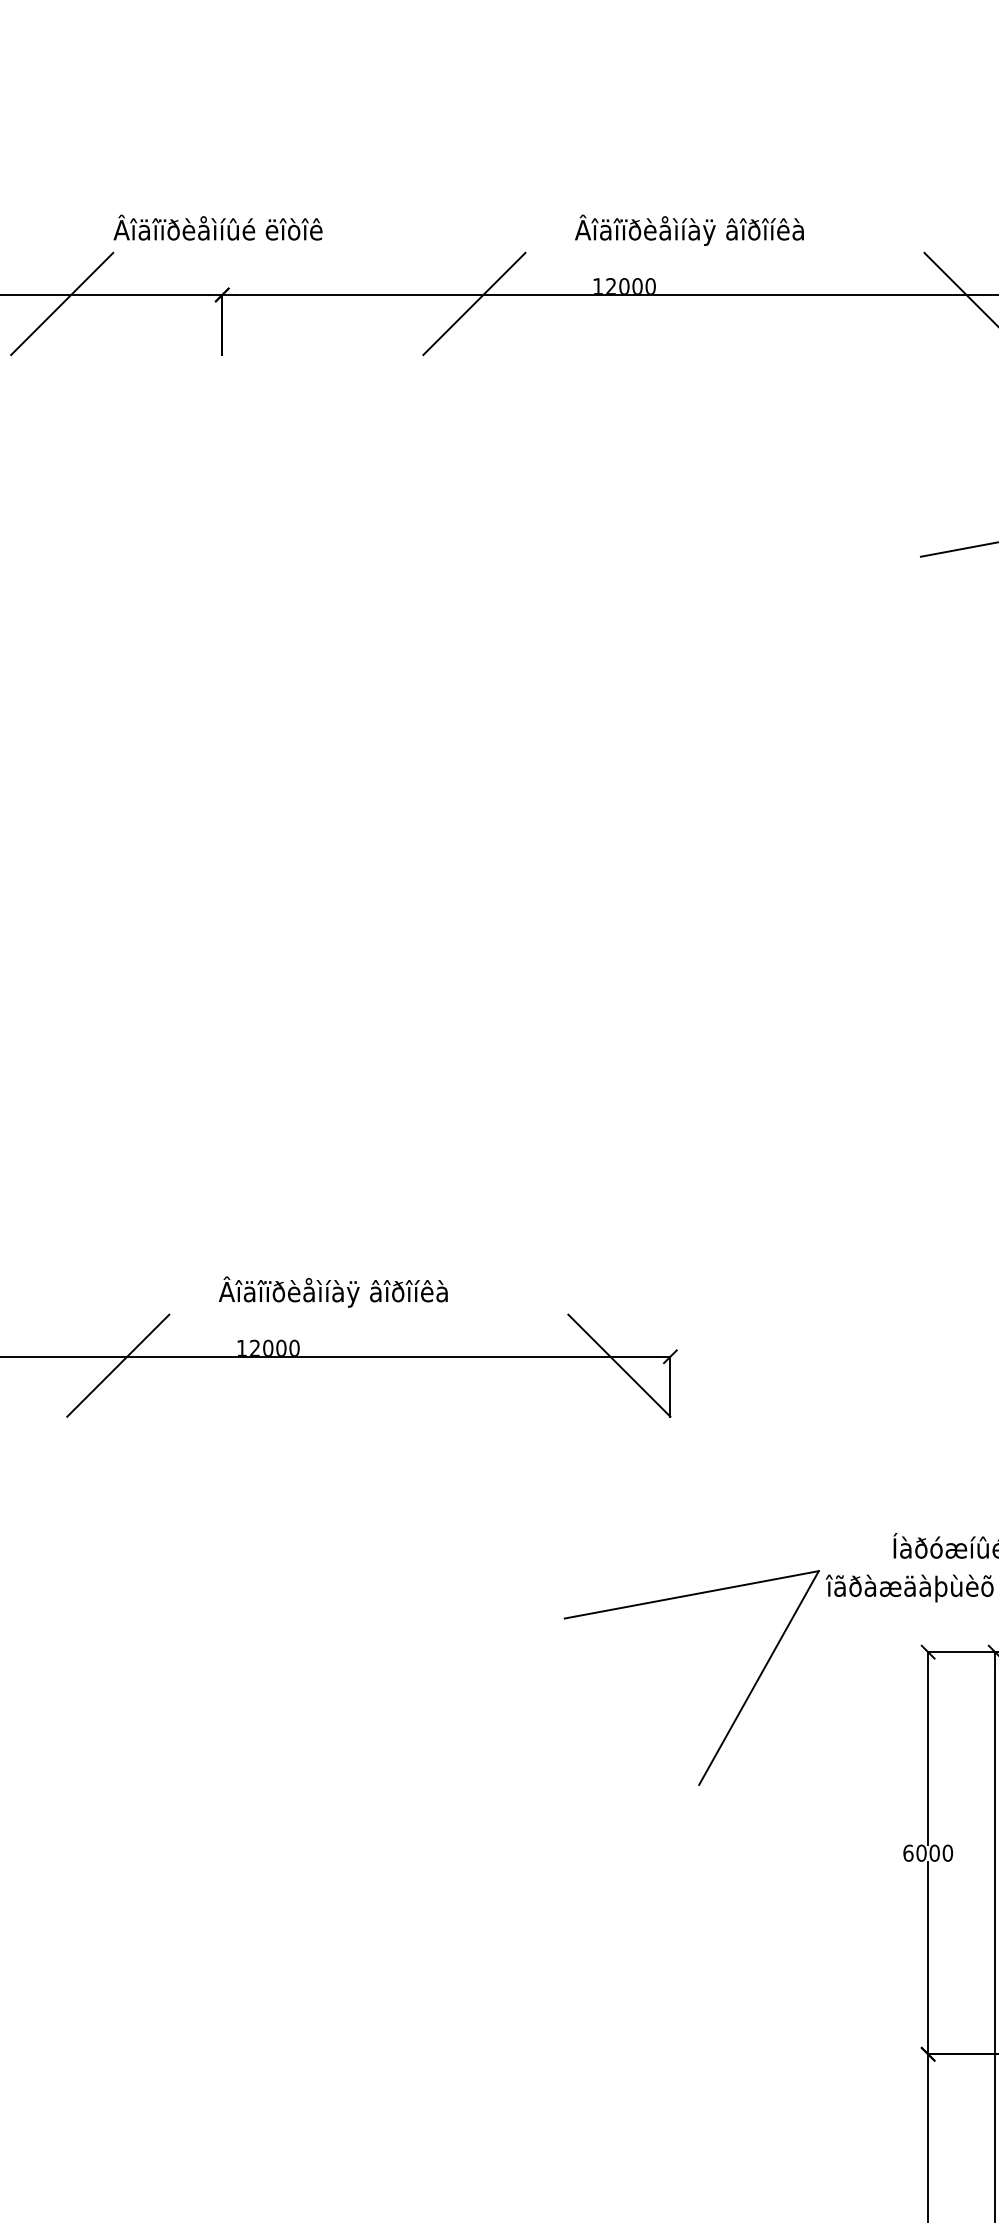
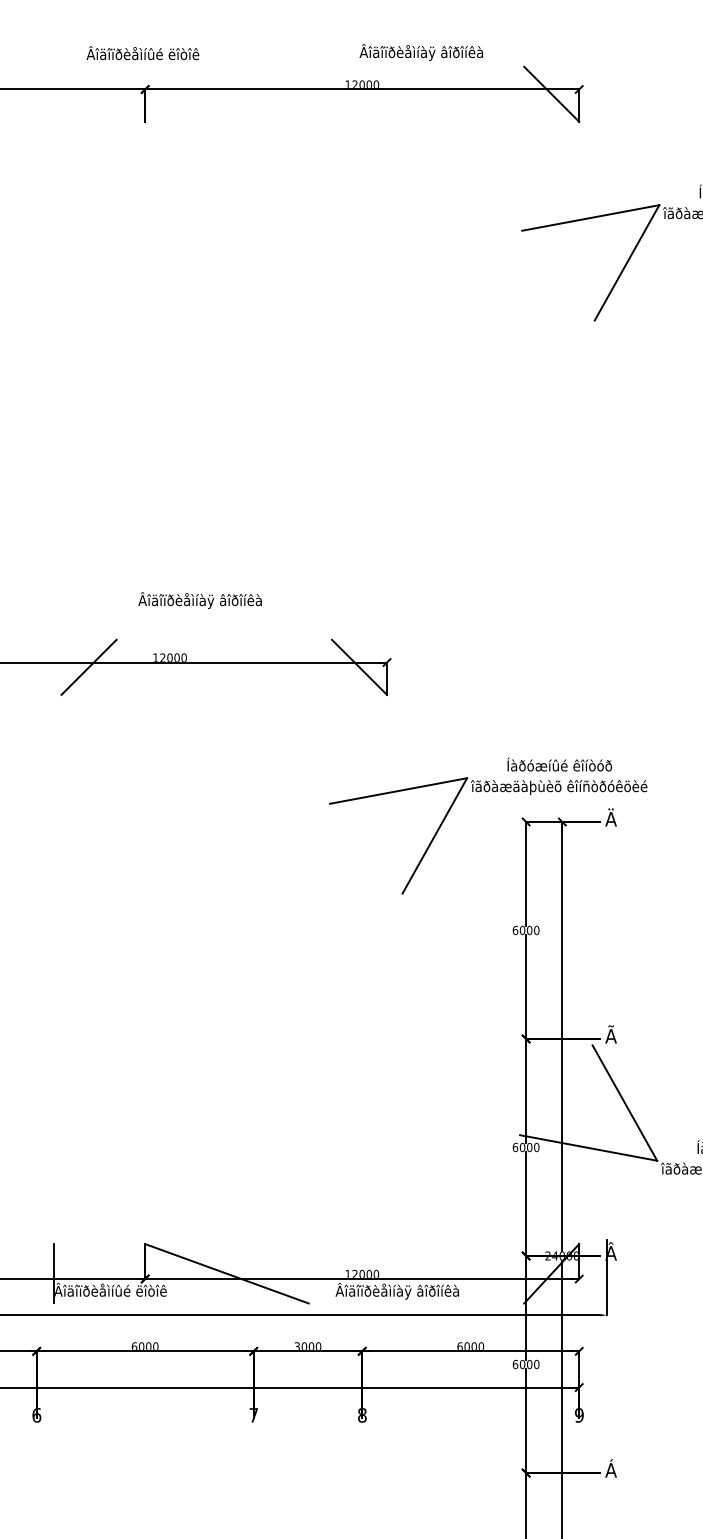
text: (687, 230) -> (420, 52), moved
line: (61, 302) -> (58, 93), removed
line: (473, 302) -> (280, 93), removed
text: (332, 1291) -> (199, 600), moved

